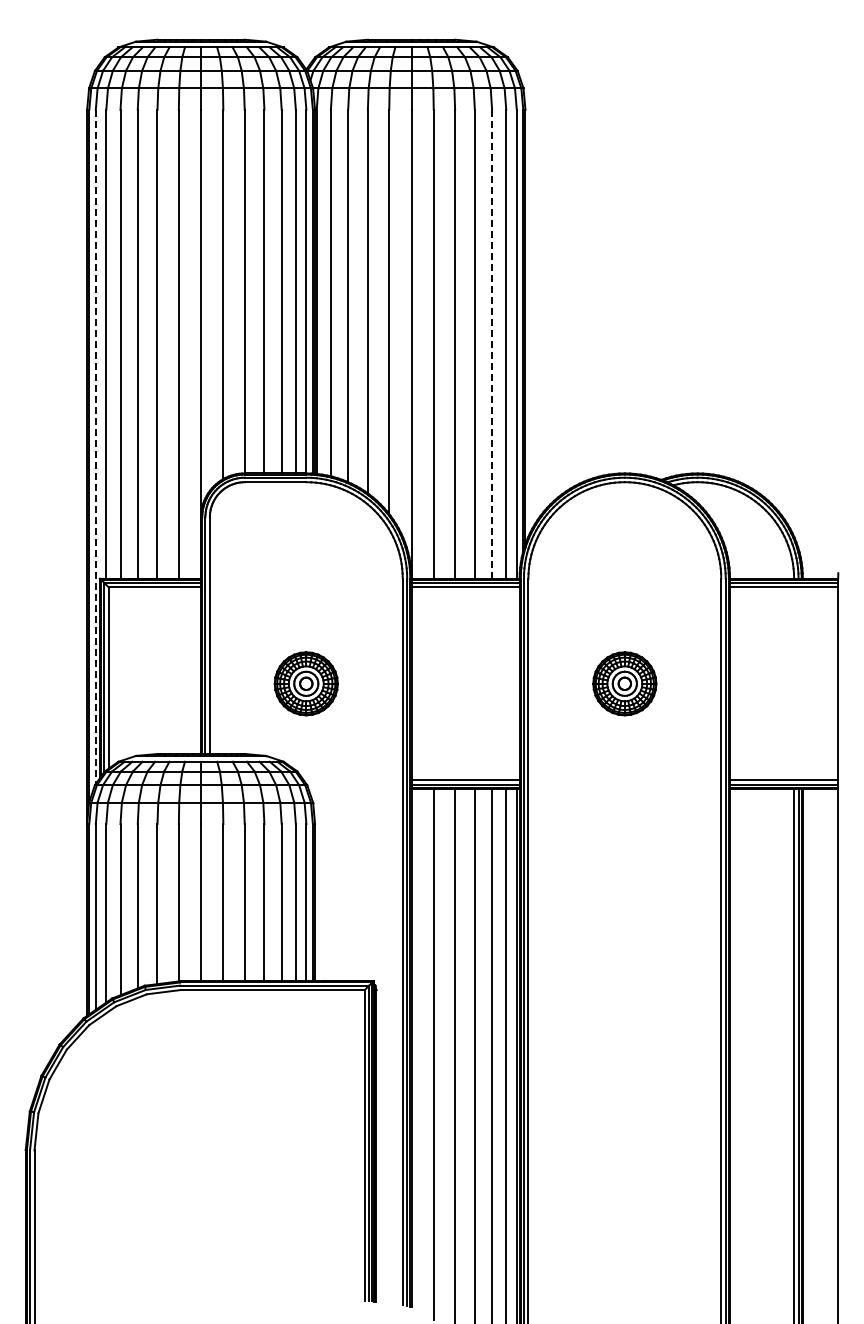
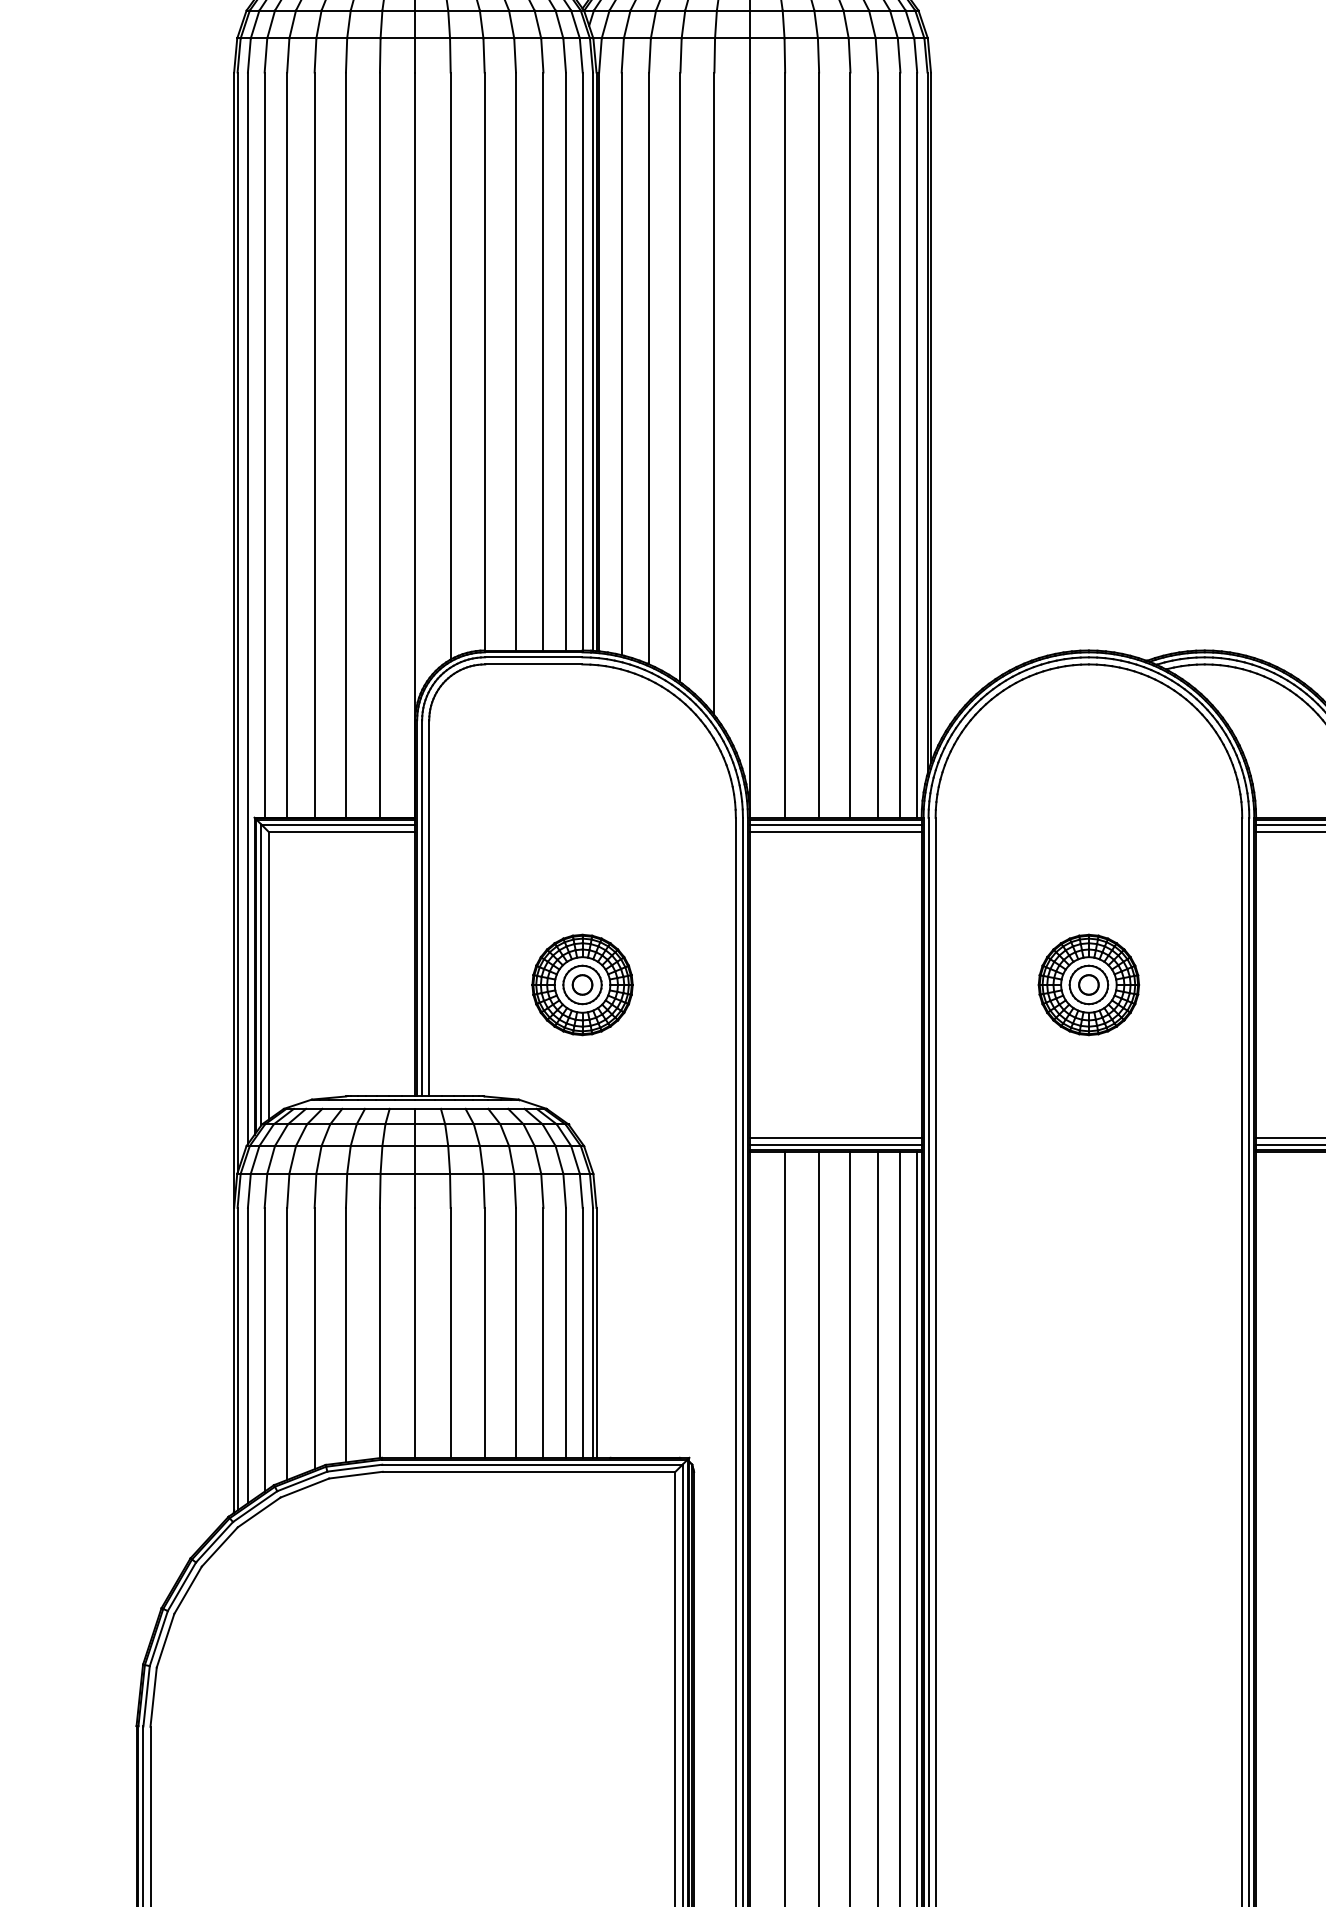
line: (492, 343) -> (878, 443), dashed -> solid
line: (95, 447) -> (247, 609), dashed -> solid

